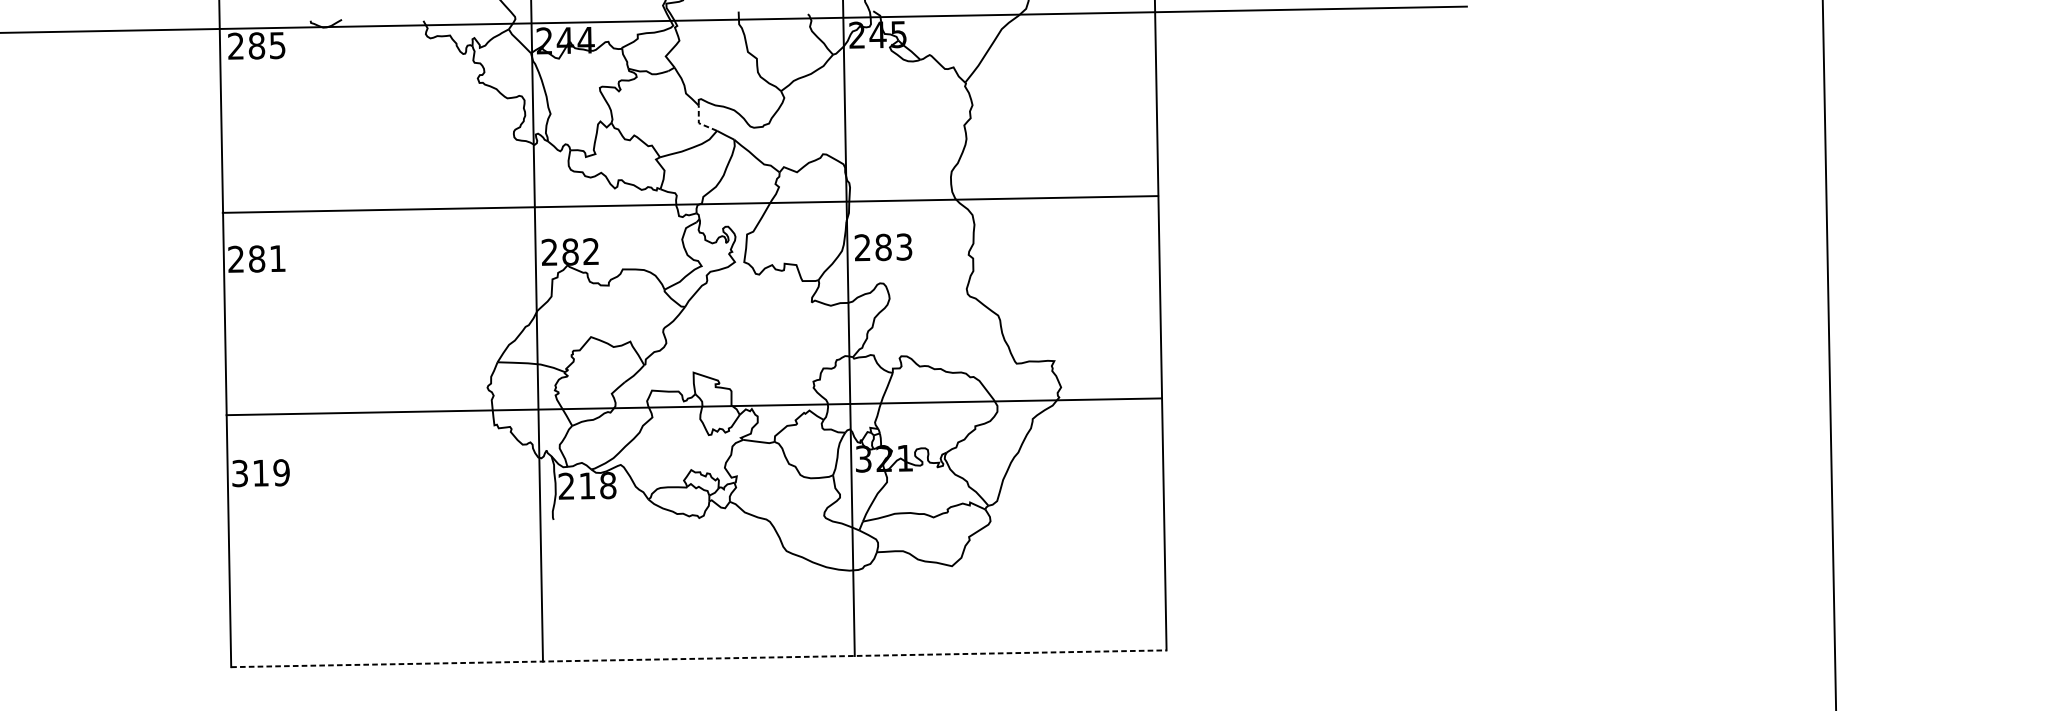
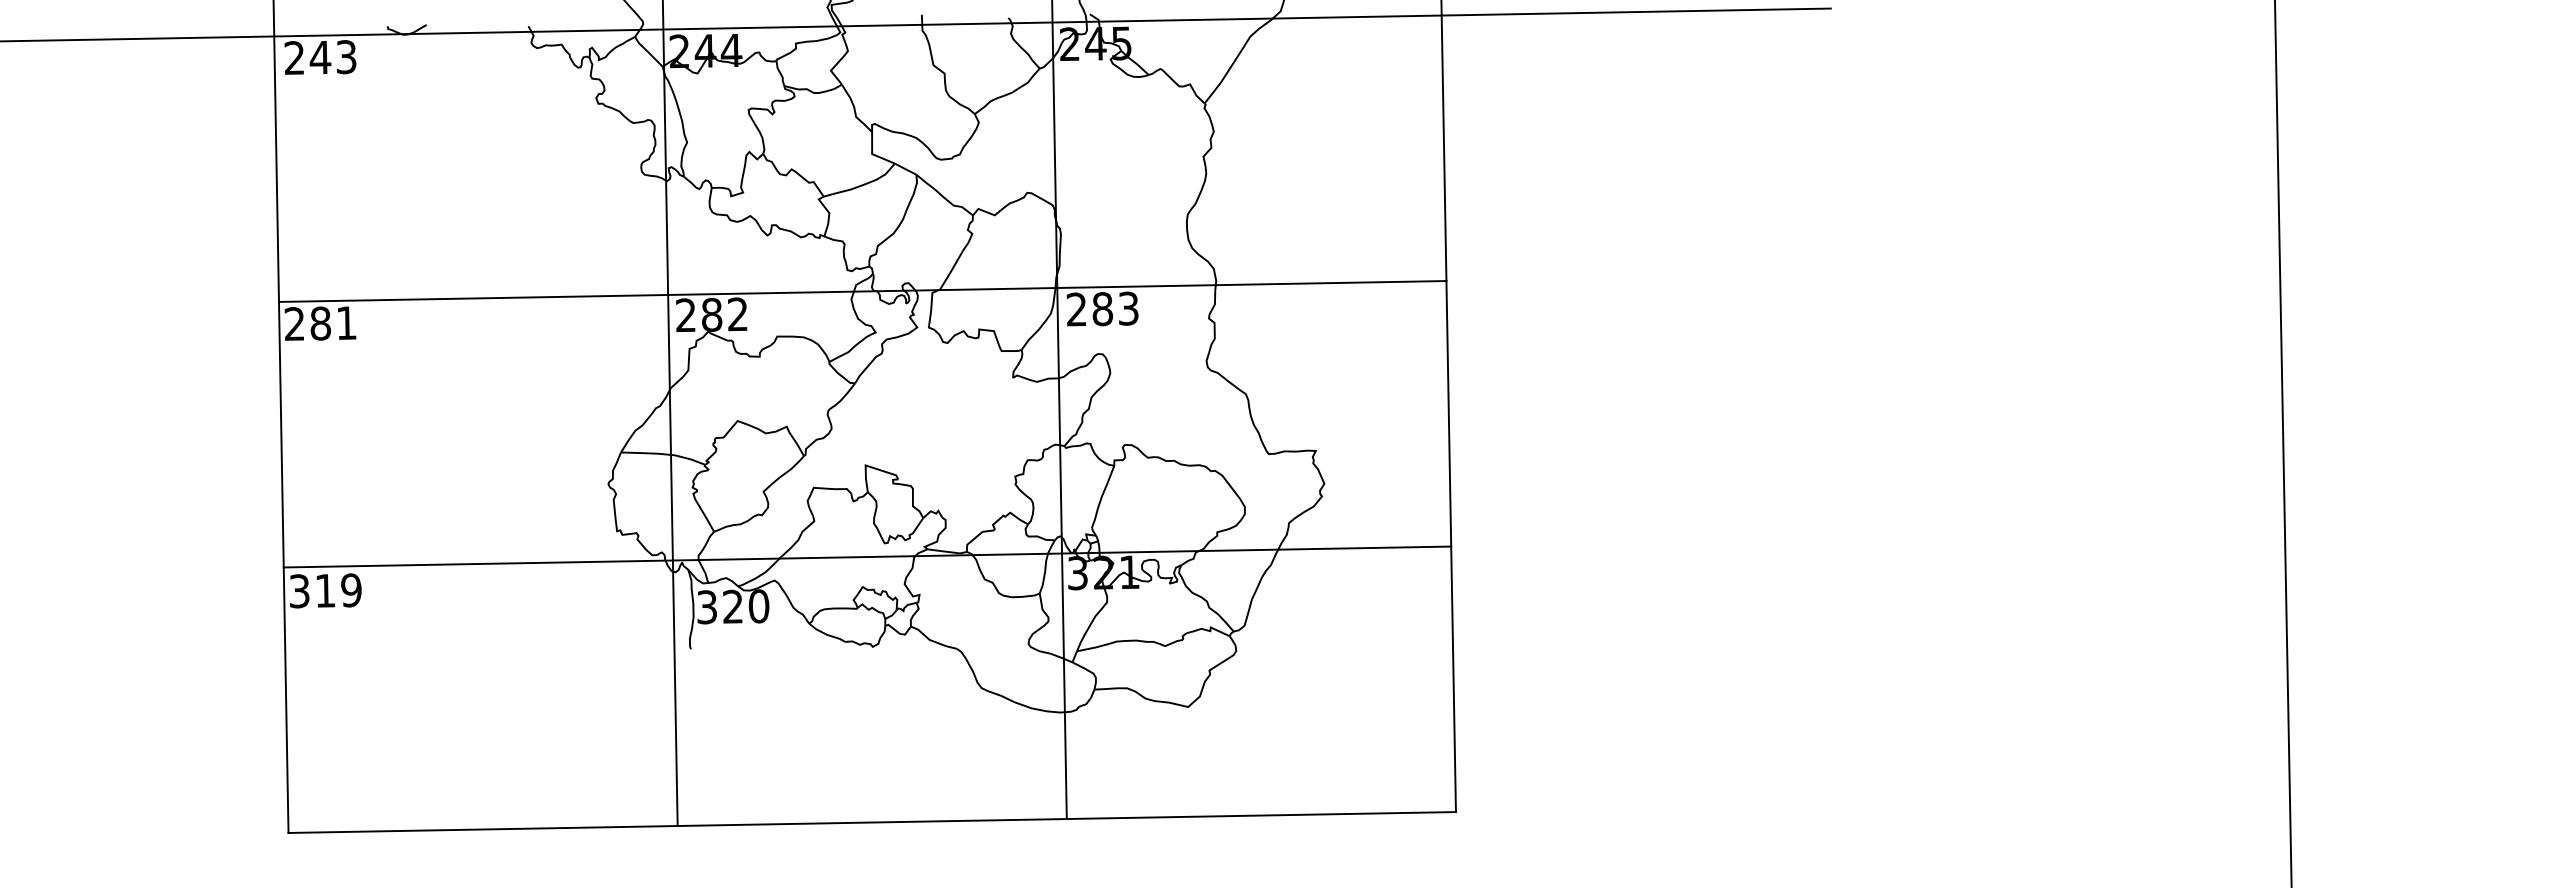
text: (266, 45) -> (332, 57), 285 -> 243
line: (699, 123) -> (872, 154), dashed -> solid
line: (690, 204) -> (862, 291), moved
line: (694, 406) -> (867, 556), moved
text: (587, 485) -> (733, 606), 218 -> 320
line: (699, 658) -> (872, 822), dashed -> solid

